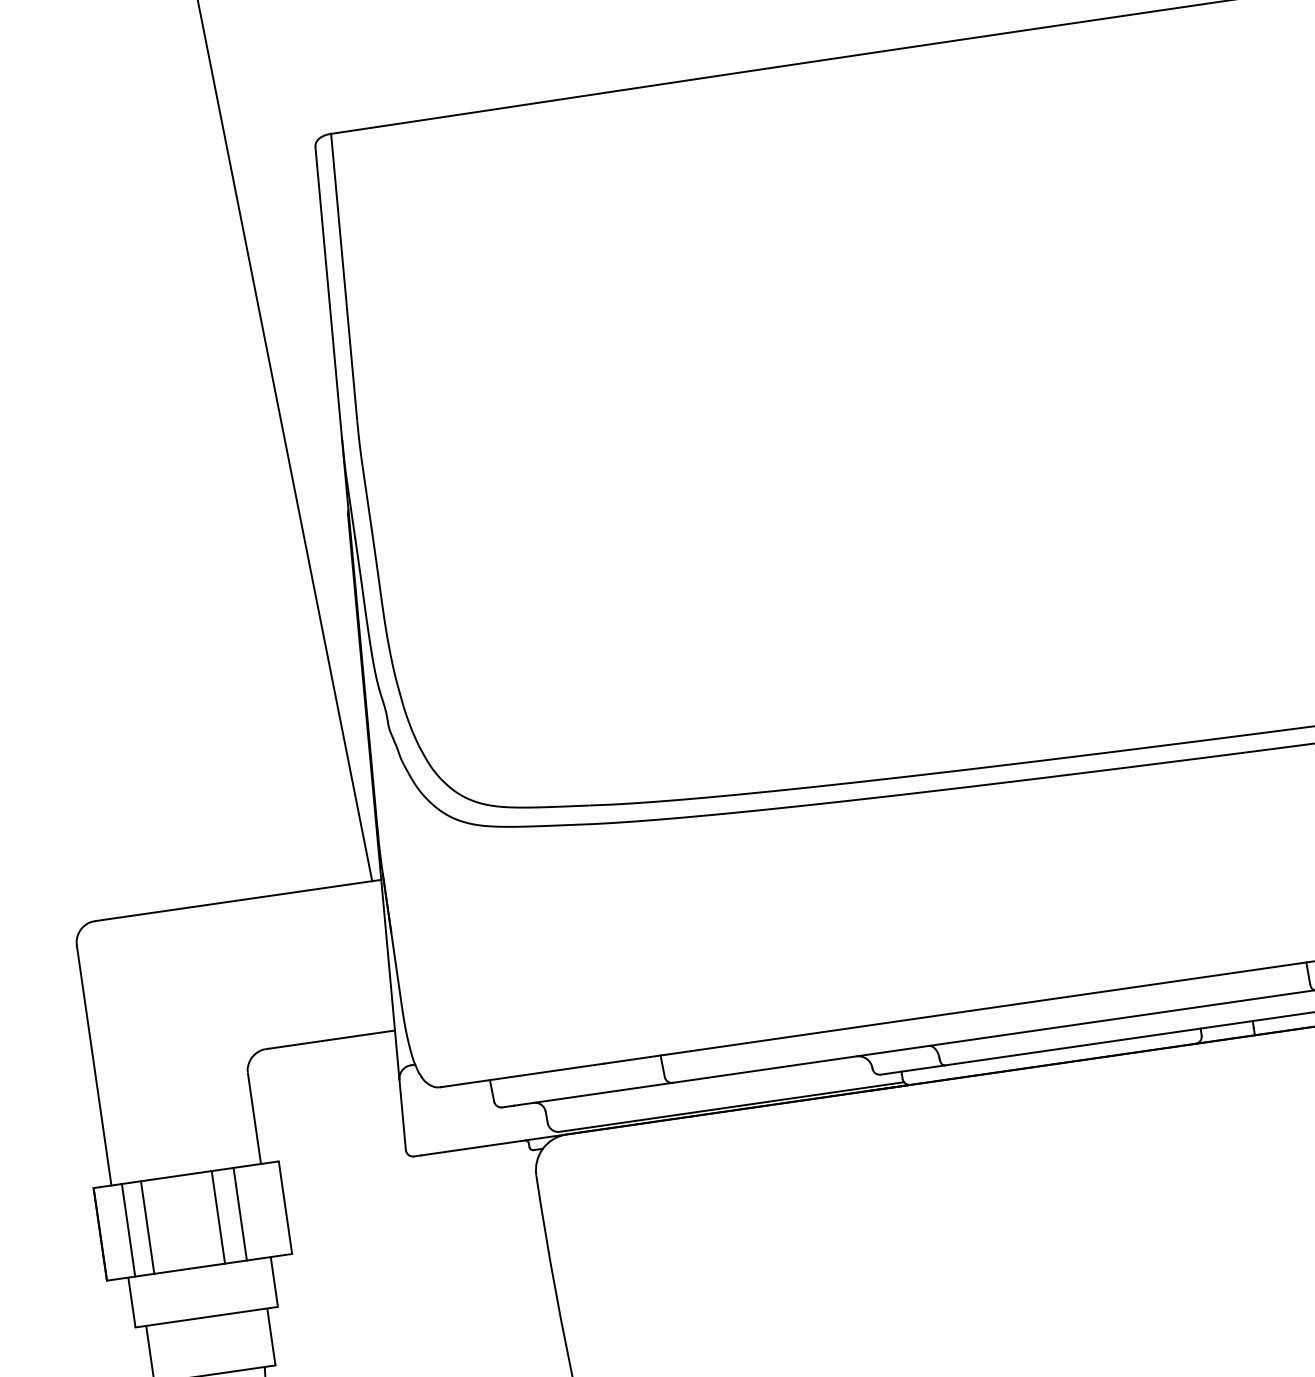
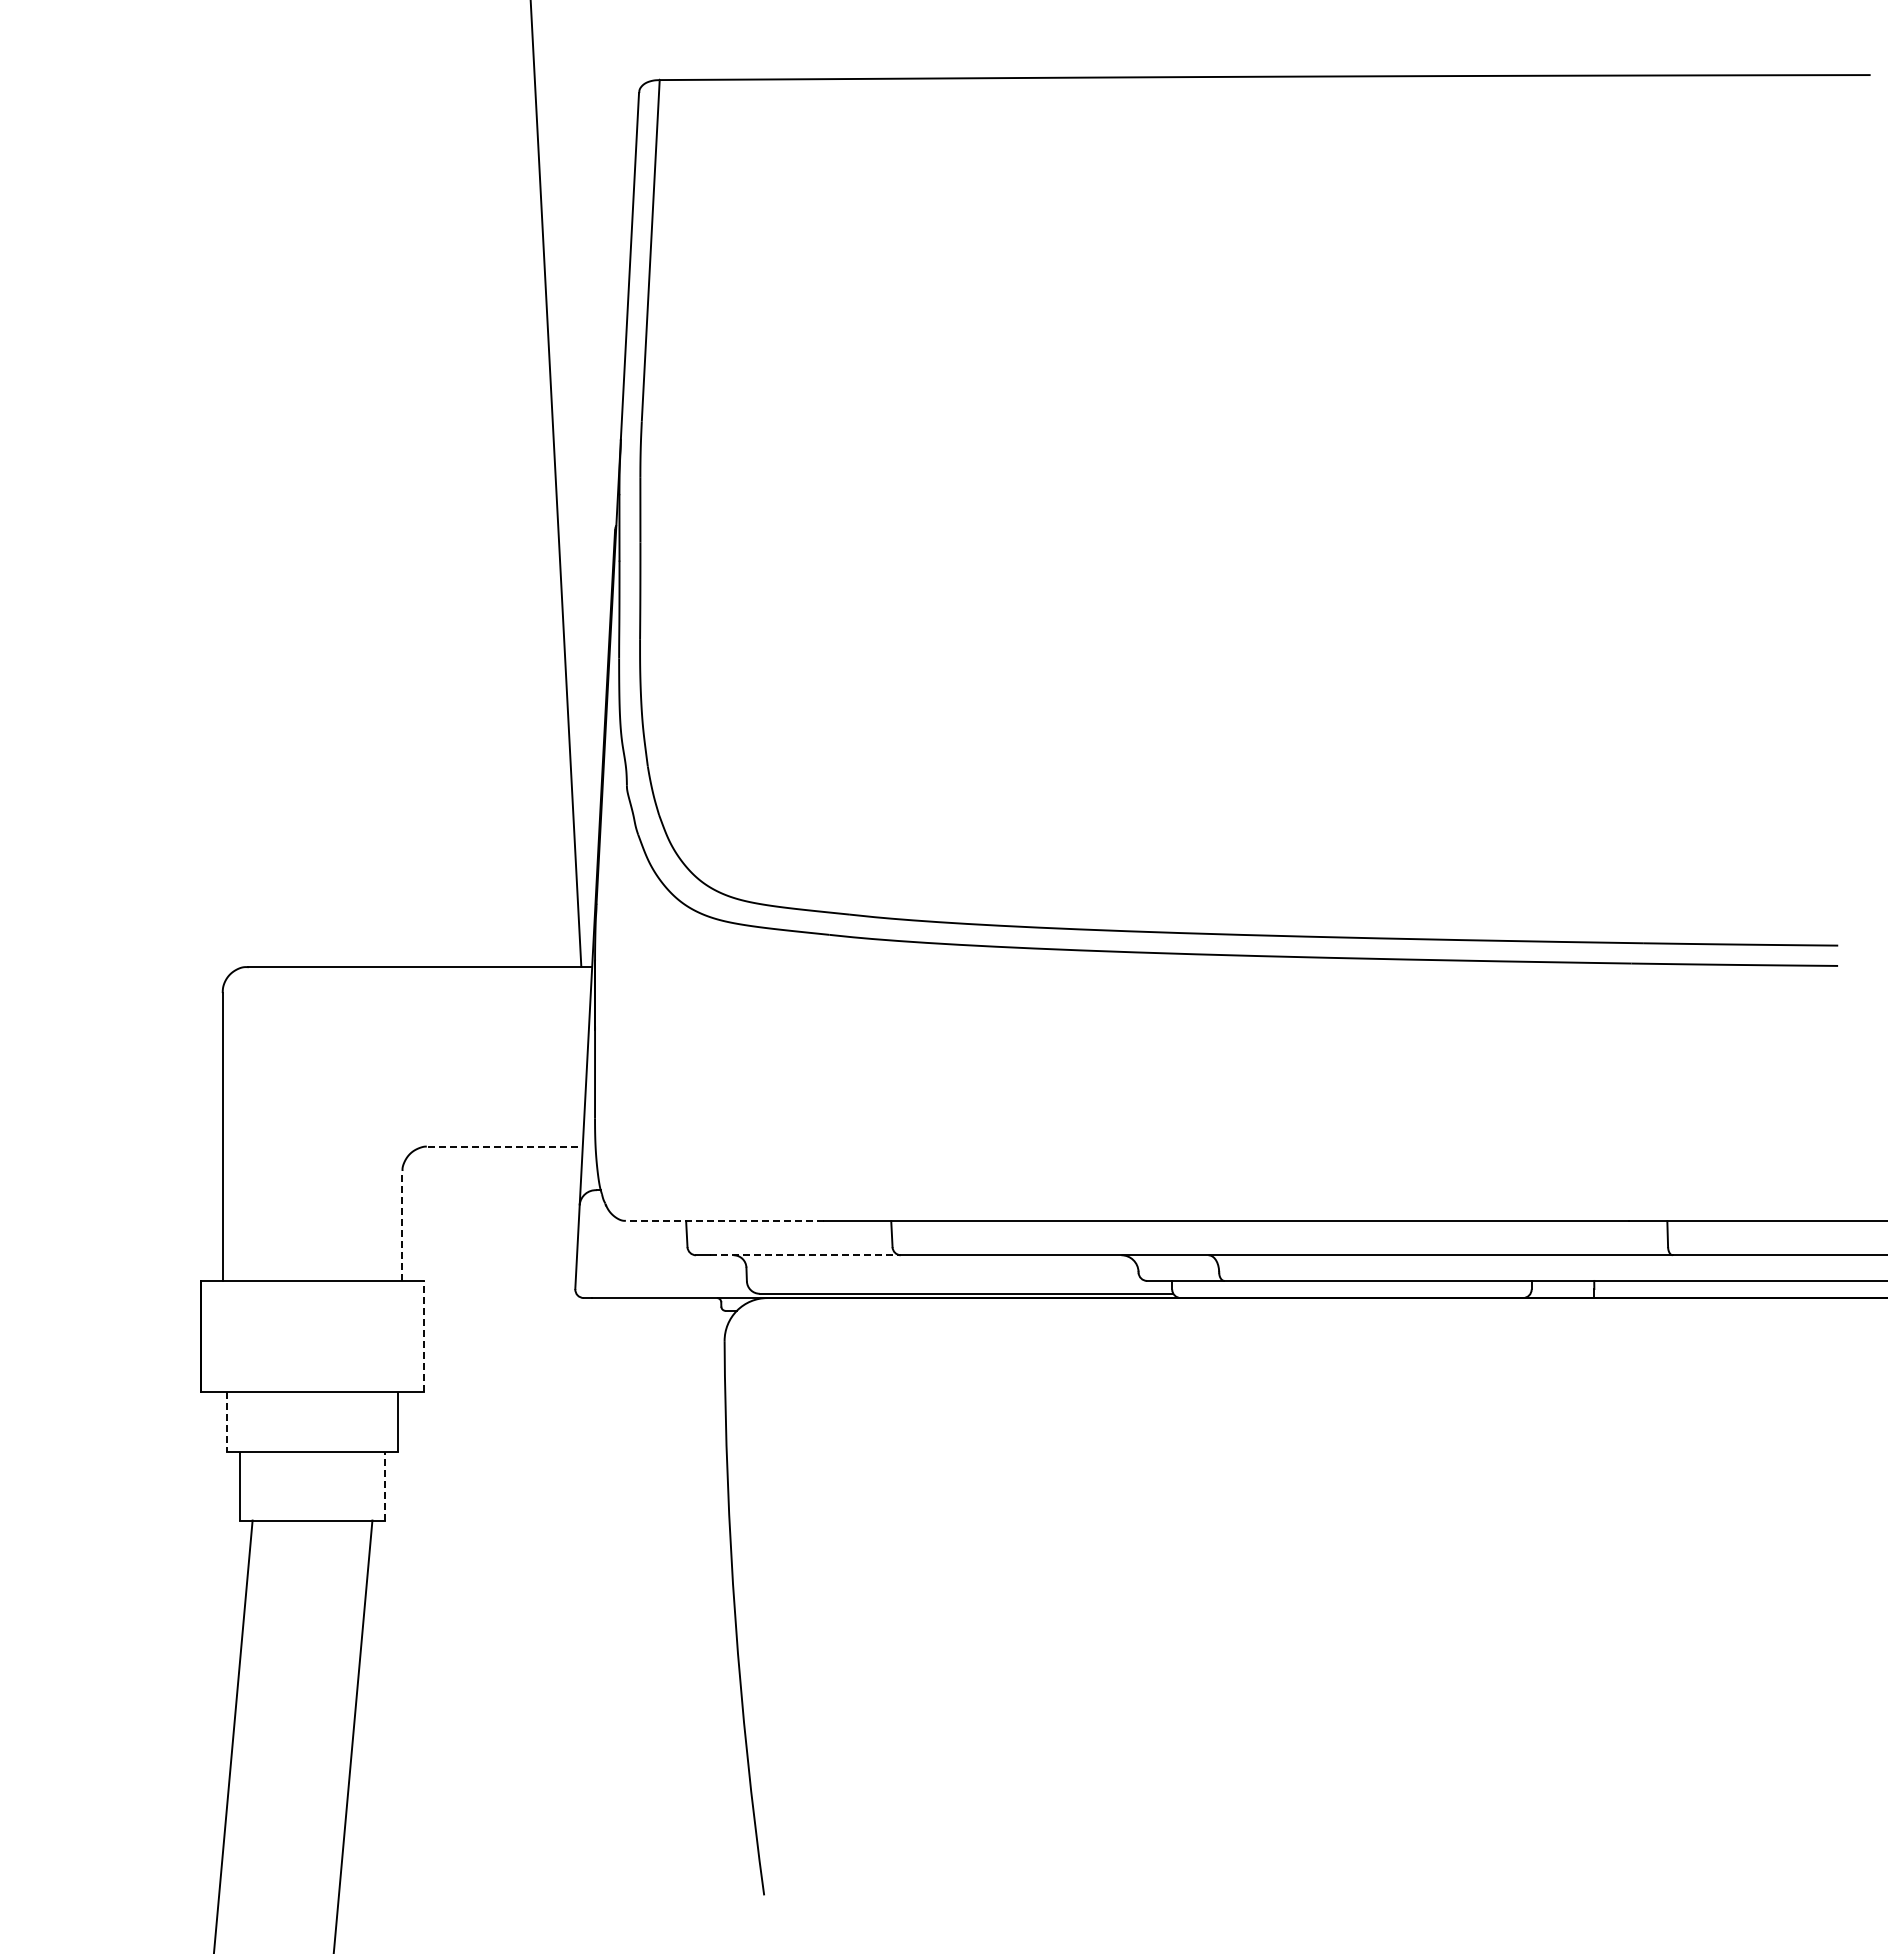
line: (330, 1039) -> (505, 1146), solid -> dashed
line: (521, 1075) -> (724, 1221), solid -> dashed
line: (594, 1094) -> (806, 1255), solid -> dashed
line: (254, 1118) -> (402, 1226), solid -> dashed
line: (285, 1207) -> (423, 1336), solid -> dashed
line: (240, 1214) -> (369, 1336), removed
line: (218, 1217) -> (343, 1336), removed
line: (147, 1227) -> (258, 1336), removed
line: (128, 1230) -> (235, 1336), removed
line: (131, 1302) -> (226, 1422), solid -> dashed
line: (271, 1336) -> (385, 1485), solid -> dashed

